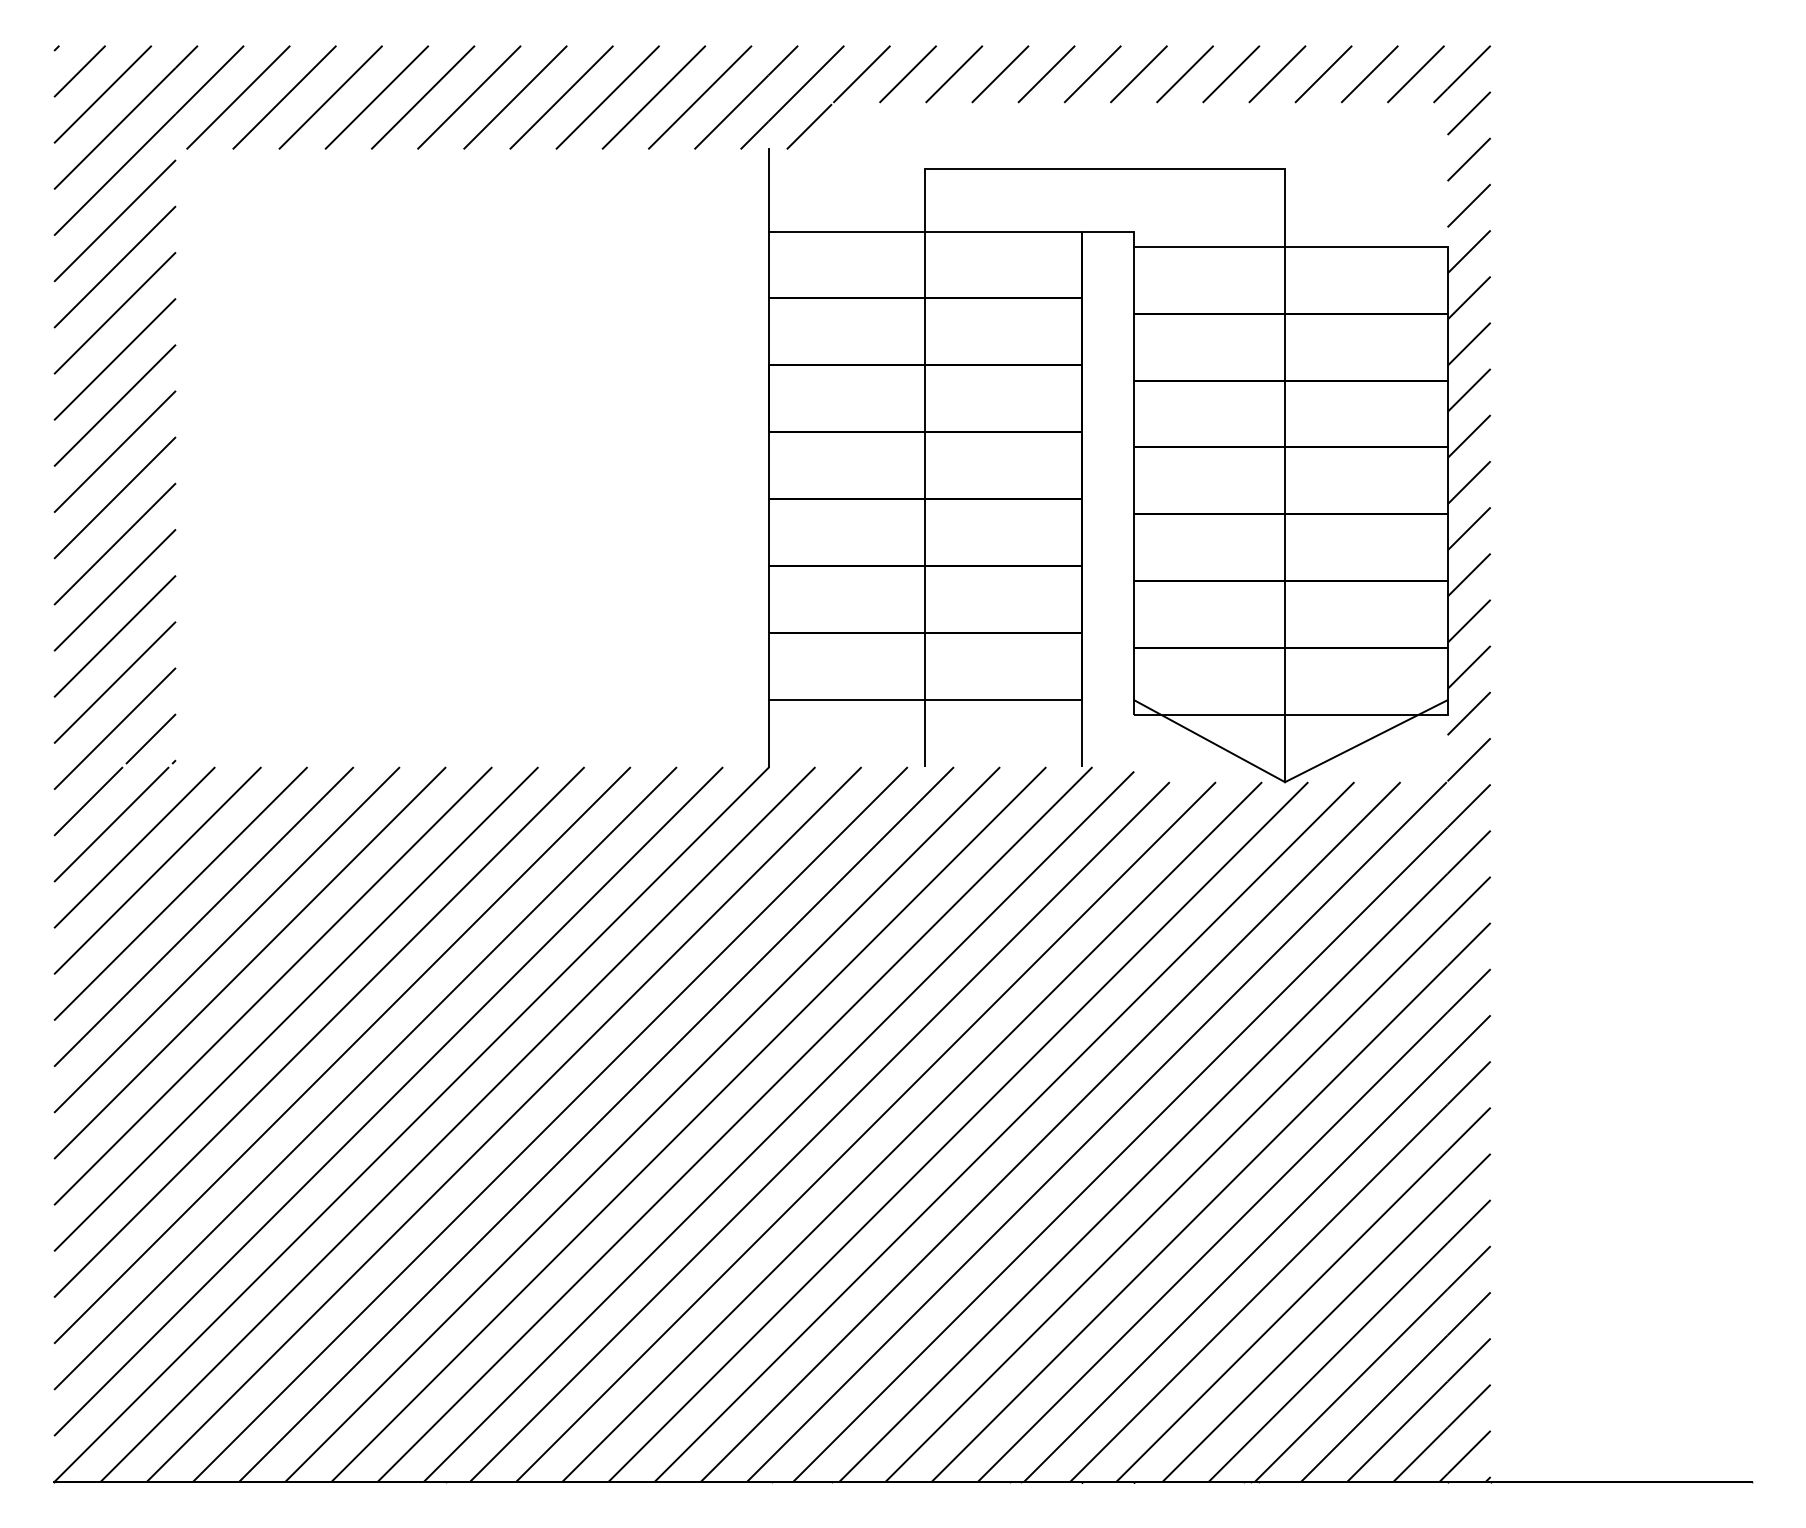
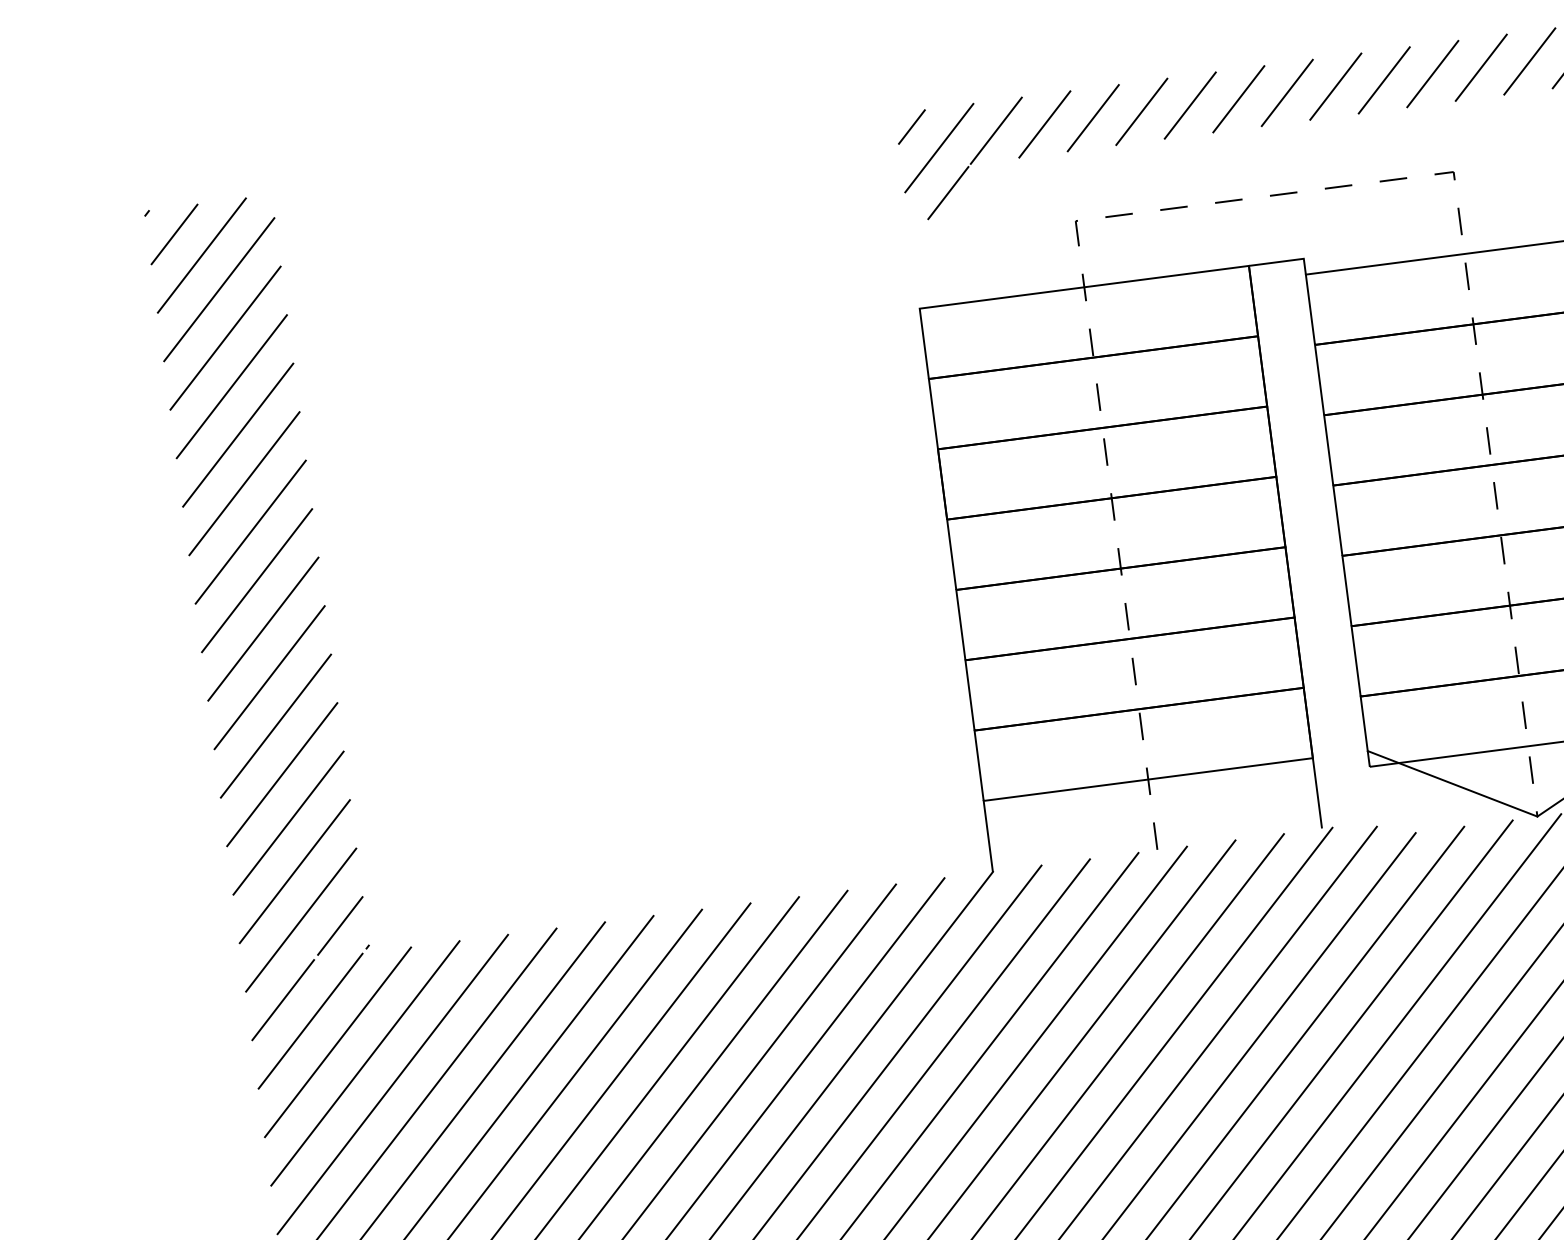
hatch: (471, 97) -> (589, 208), removed
line: (1113, 168) -> (1273, 195), solid -> dashed
line: (768, 190) -> (914, 265), removed

